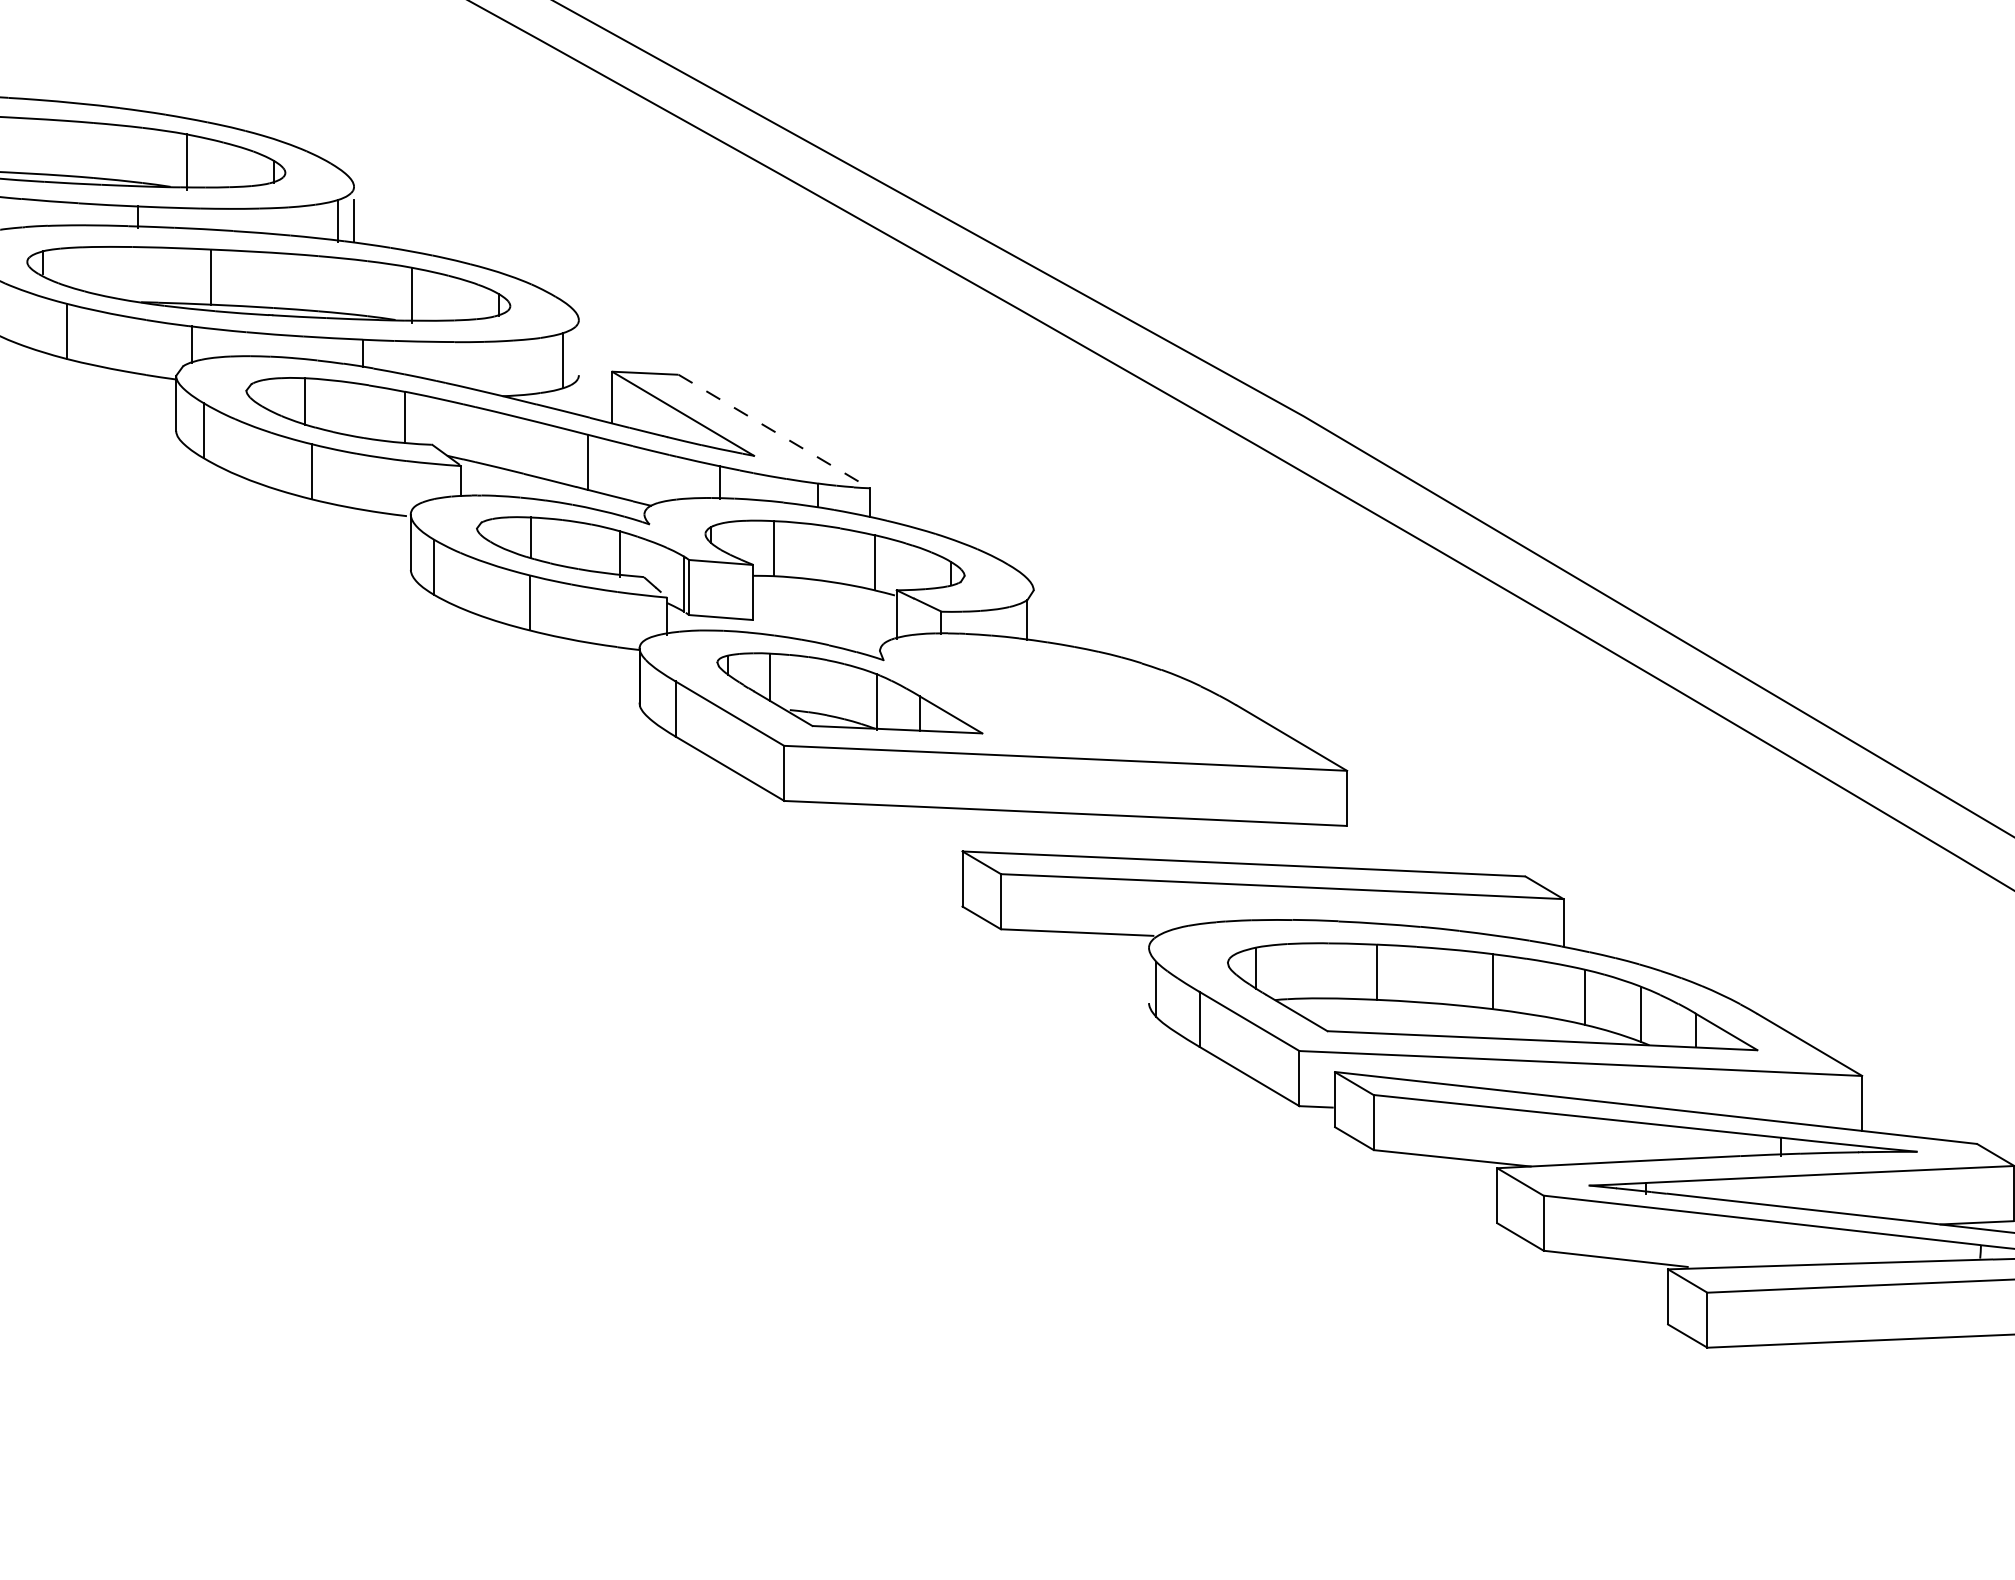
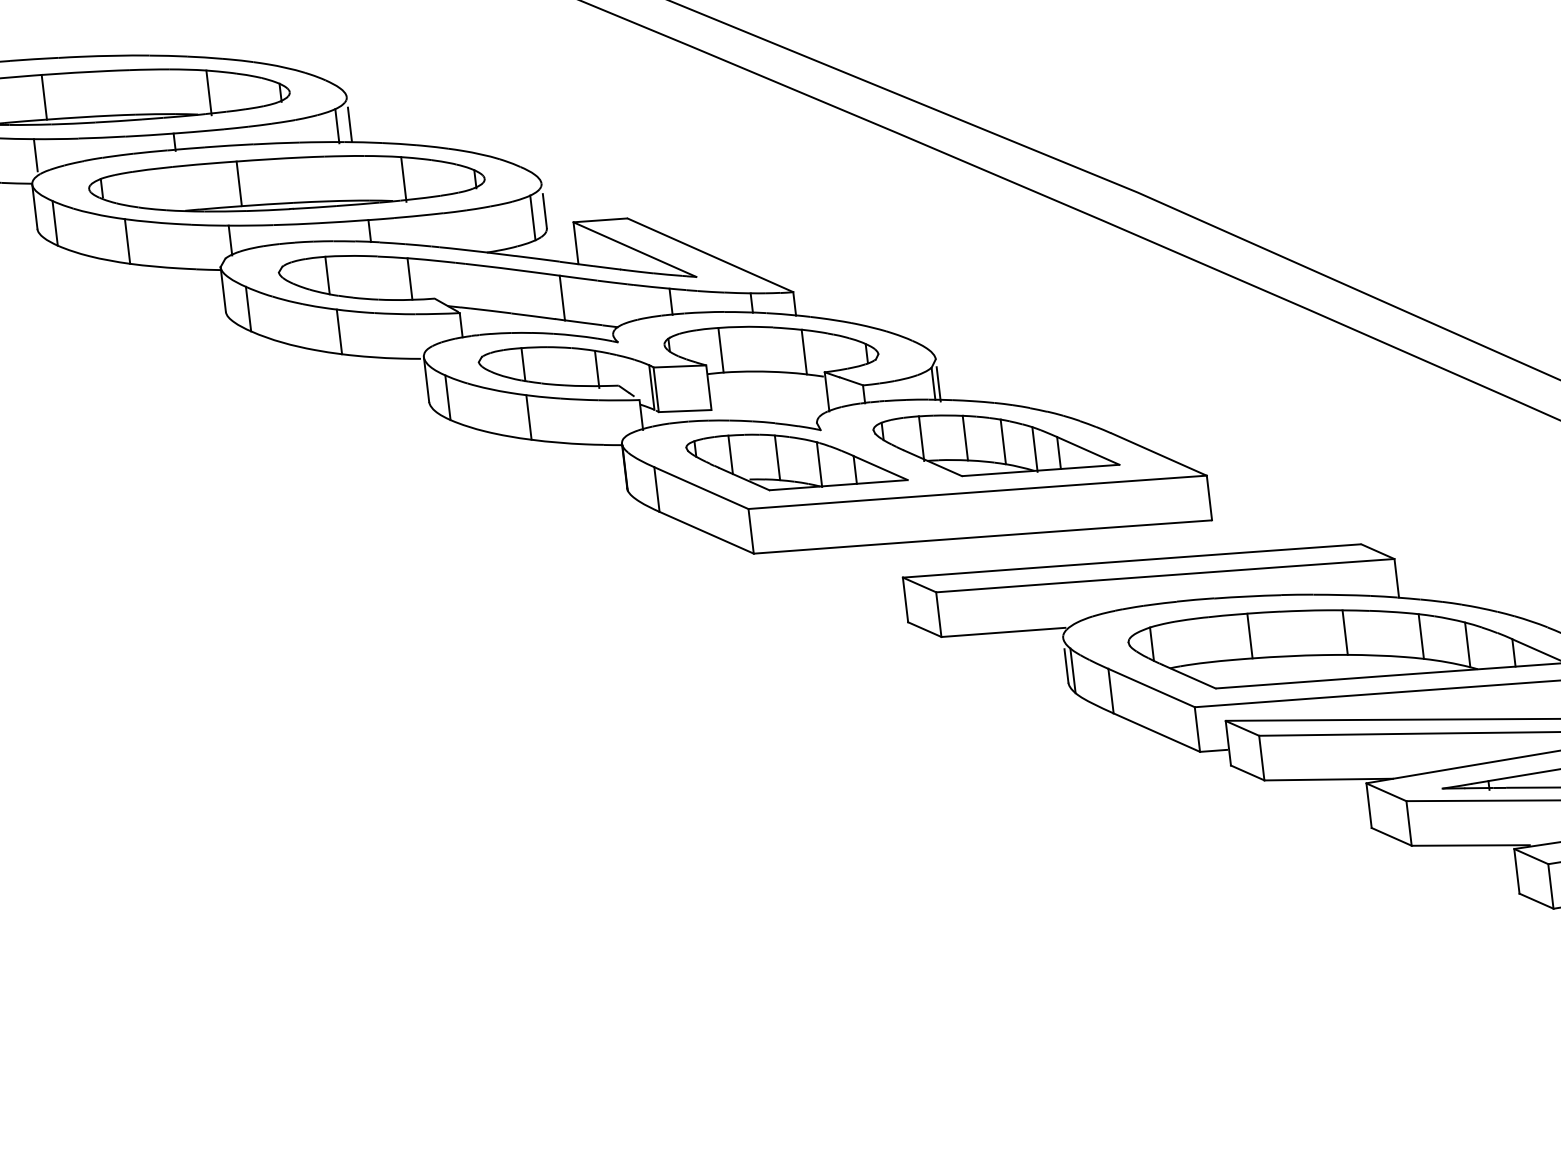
line: (579, 354) -> (545, 211), added
line: (774, 431) -> (710, 255), dashed -> solid
line: (1033, 621) -> (938, 384), added
line: (826, 687) -> (777, 457), added
part: (1094, 701) -> (995, 443), added
line: (1149, 982) -> (1066, 665), added

